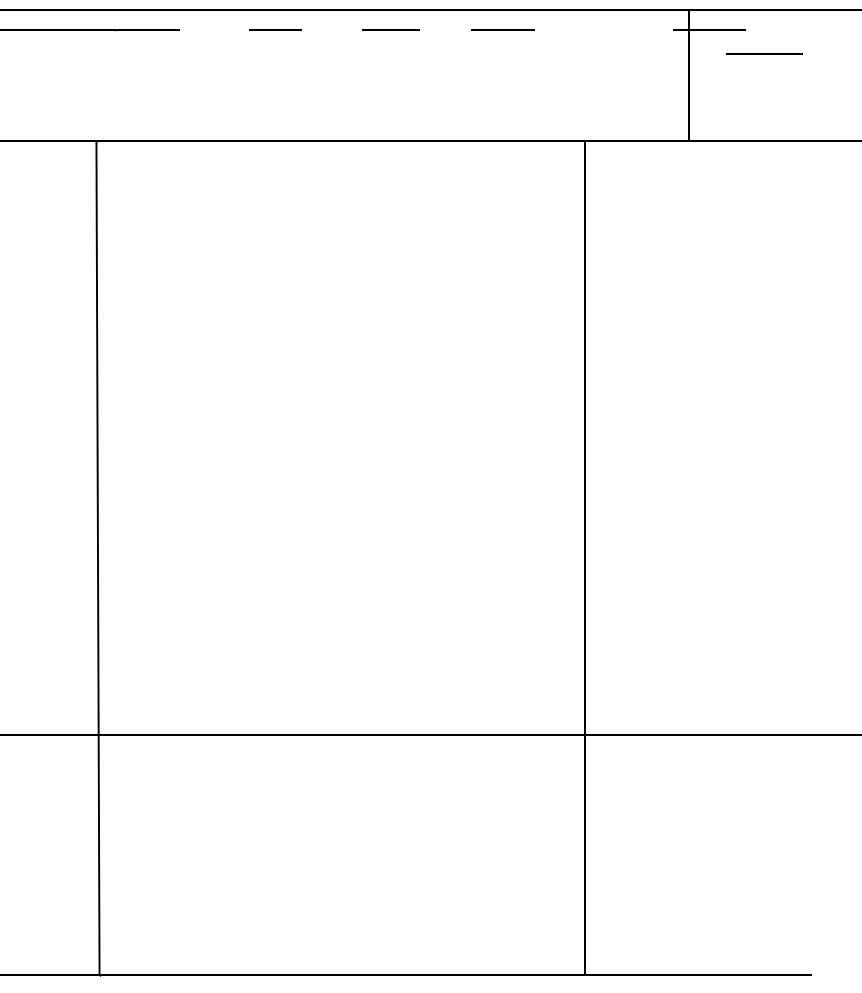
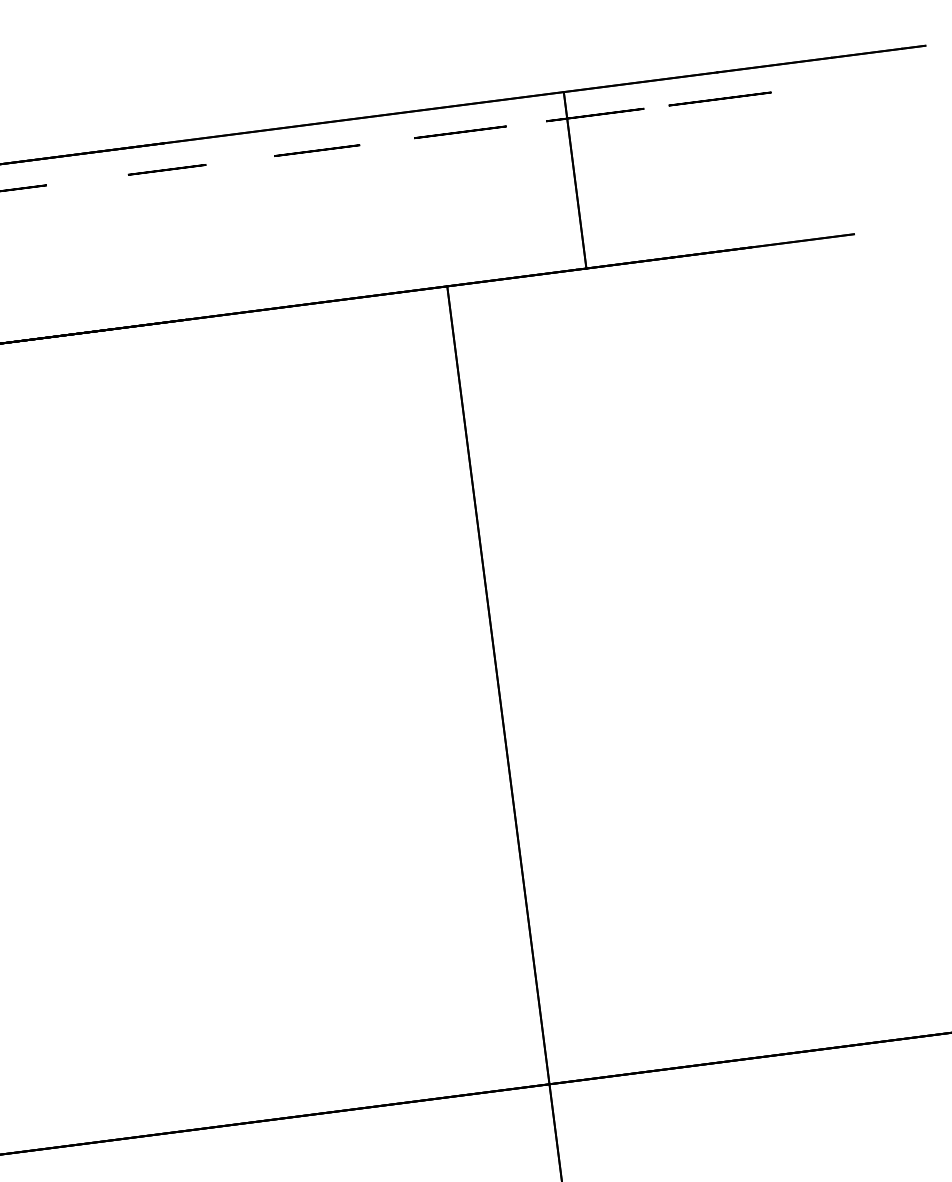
line: (609, 29) -> (460, 131), added
line: (764, 53) -> (720, 98), moved

